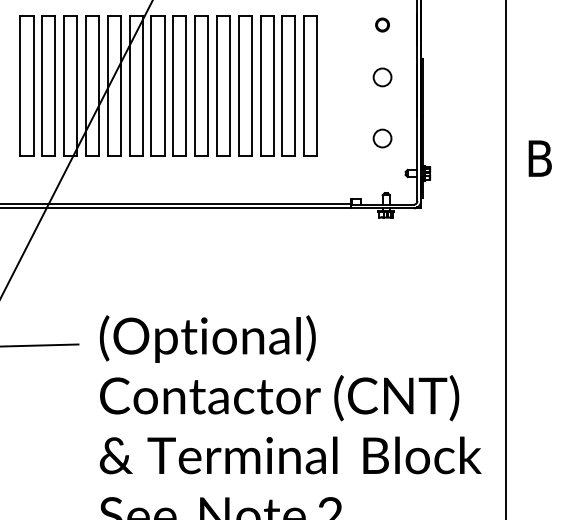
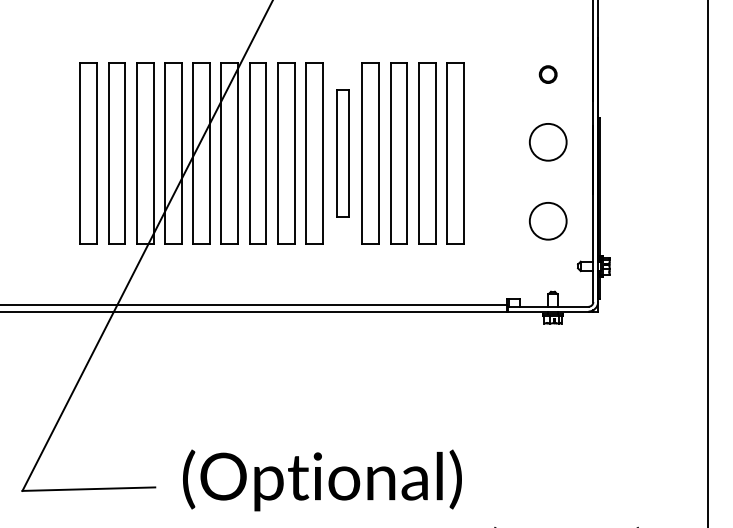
circle: (382, 77) -> (548, 142), size x1.6
part: (223, 85) -> (342, 152), size x0.7
circle: (382, 138) -> (548, 221), size x1.6

